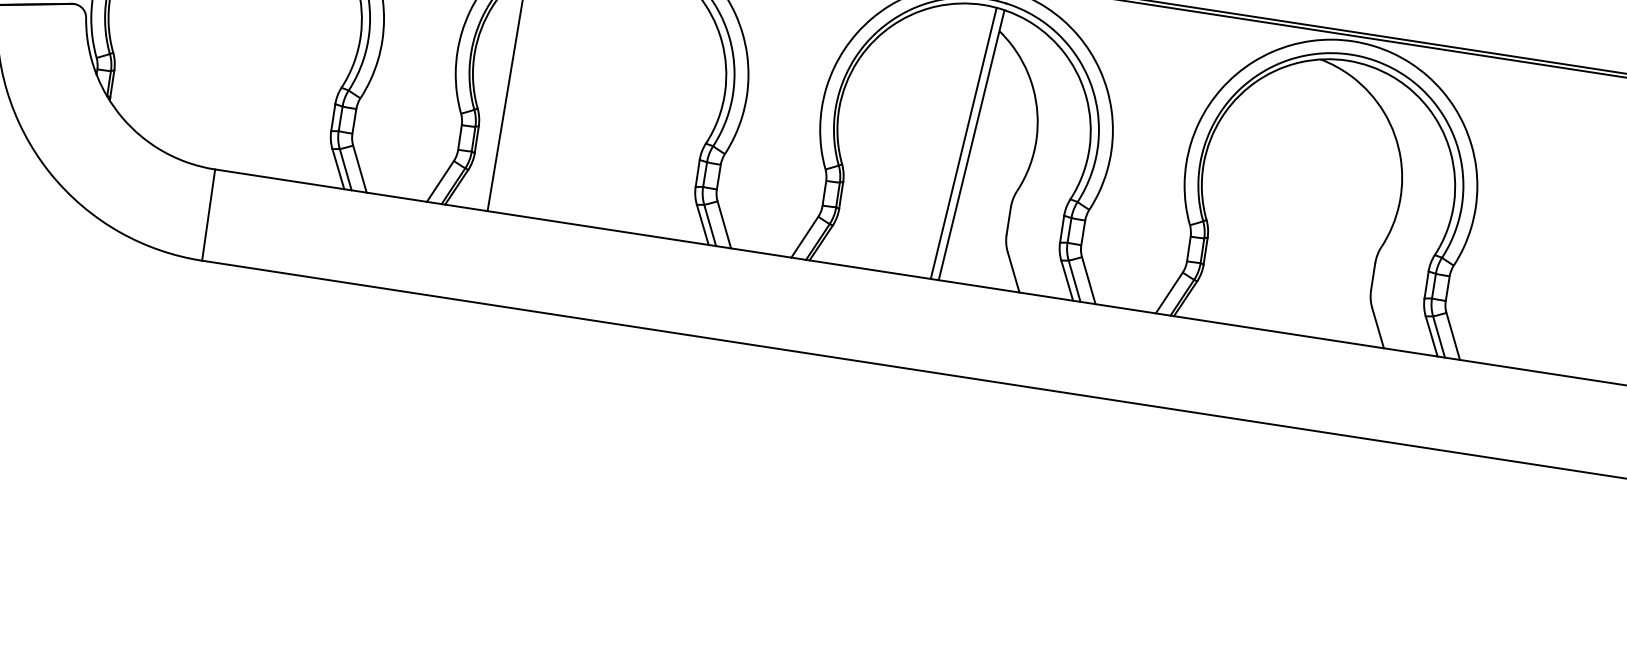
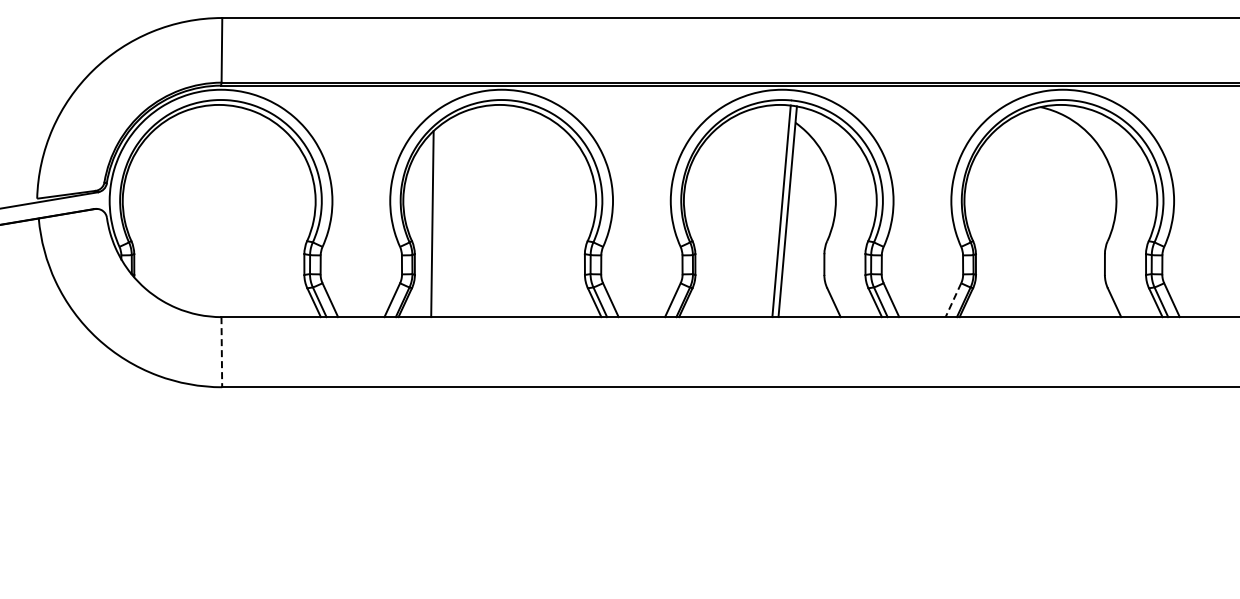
line: (208, 215) -> (221, 352), solid -> dashed
line: (1169, 293) -> (953, 300), solid -> dashed

